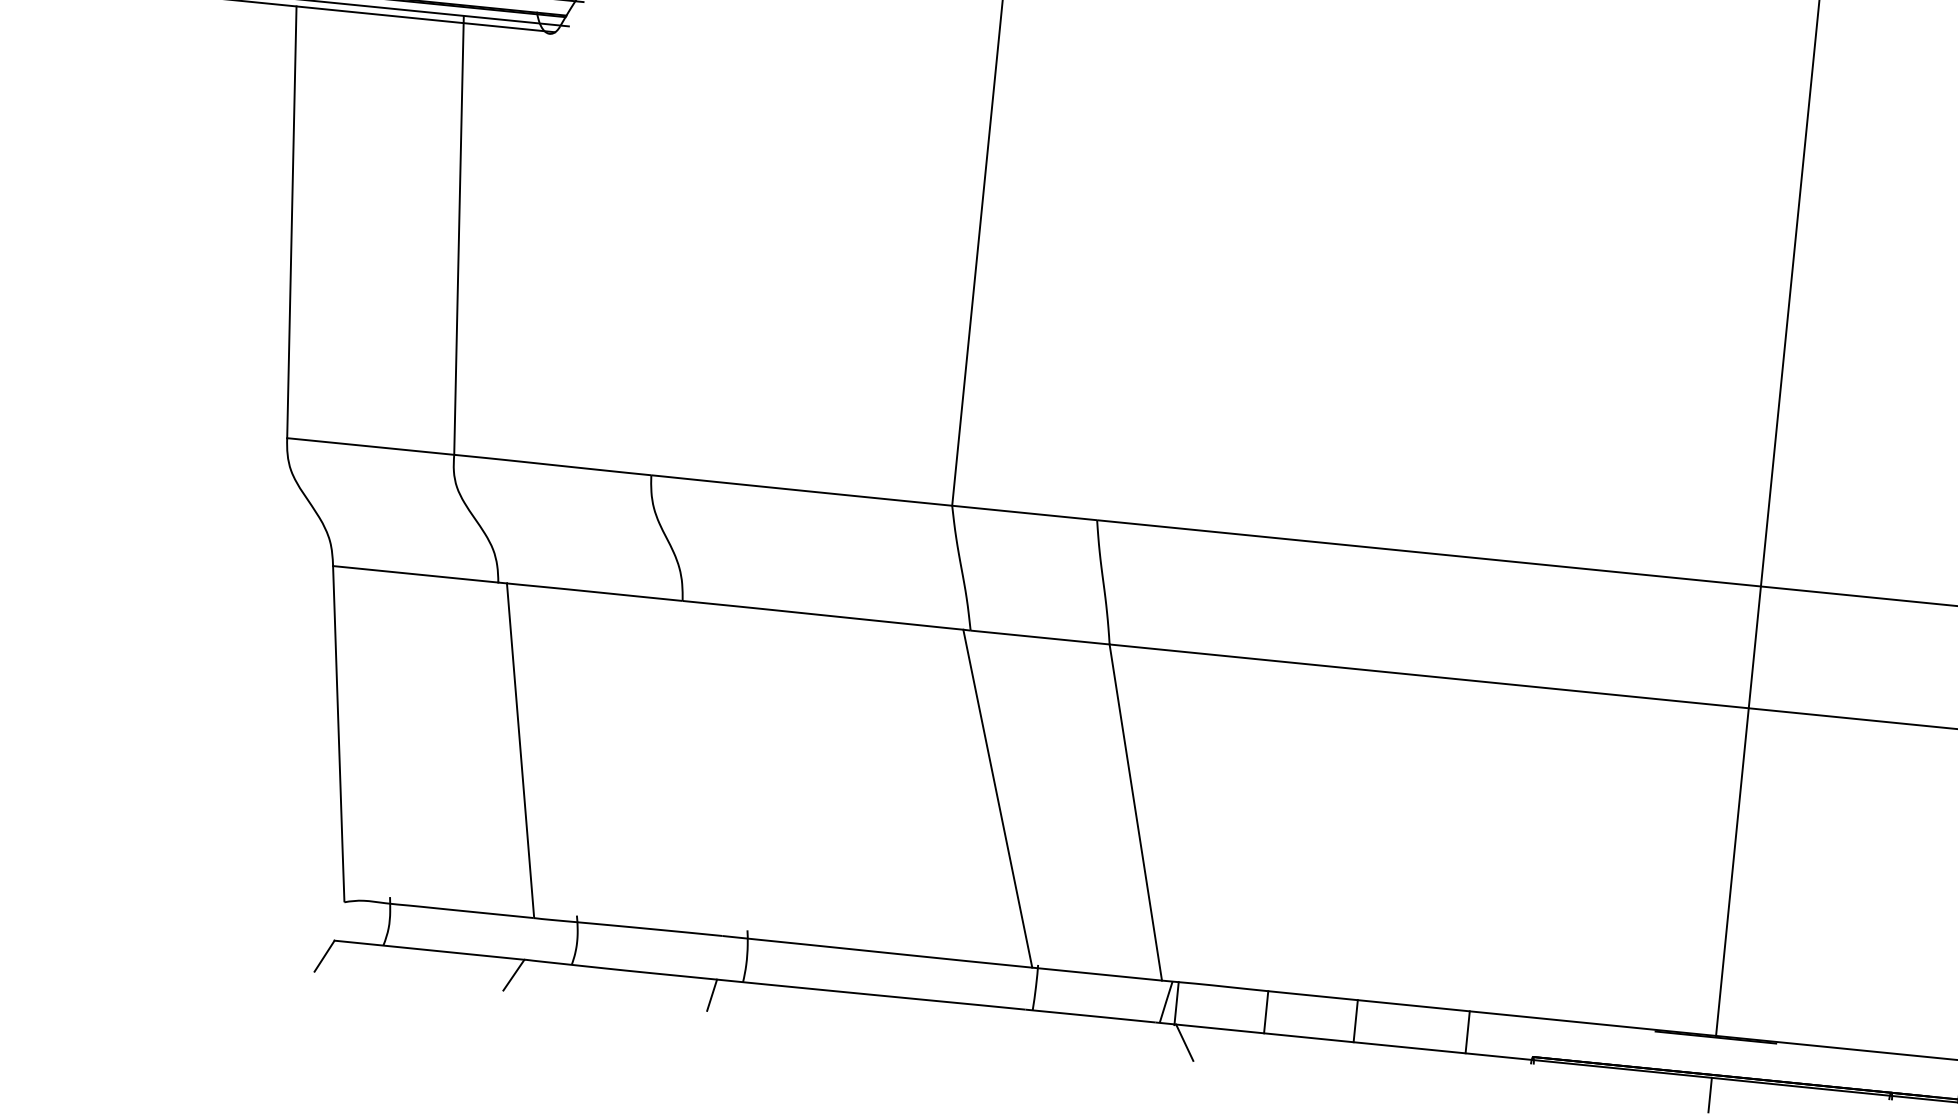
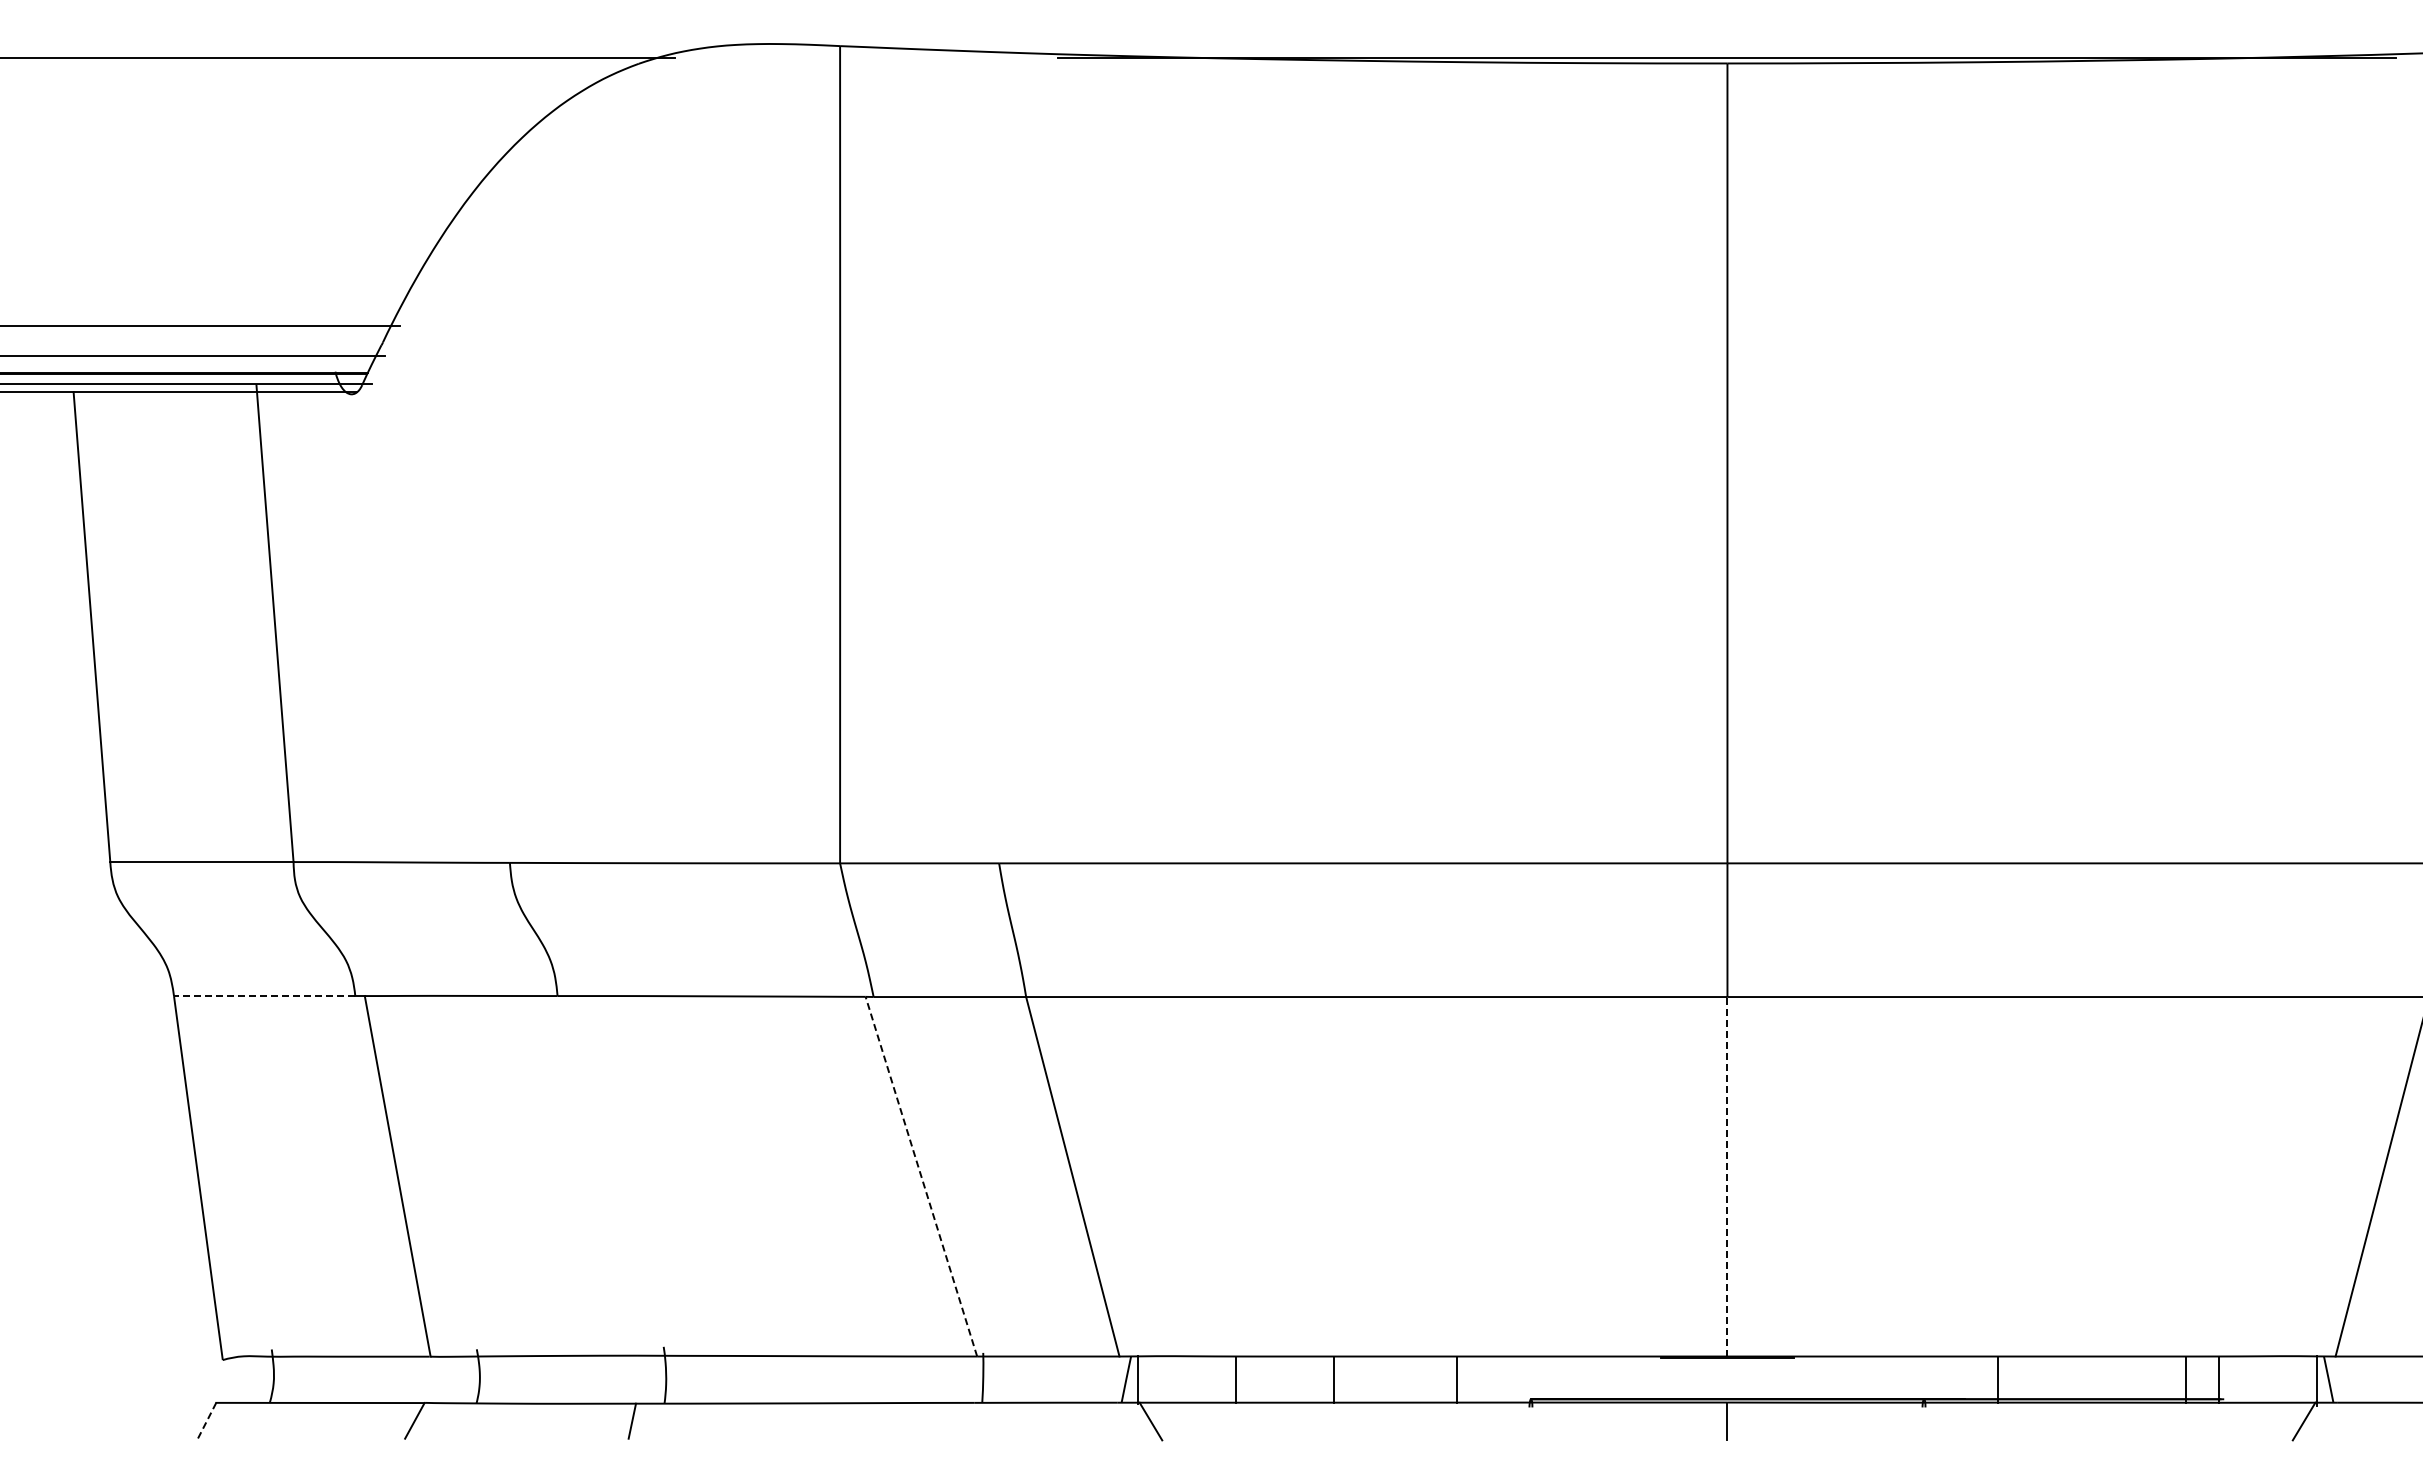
line: (415, 574) -> (264, 996), solid -> dashed
line: (997, 798) -> (921, 1176), solid -> dashed
line: (1732, 871) -> (1727, 1176), solid -> dashed
line: (323, 956) -> (206, 1421), solid -> dashed

